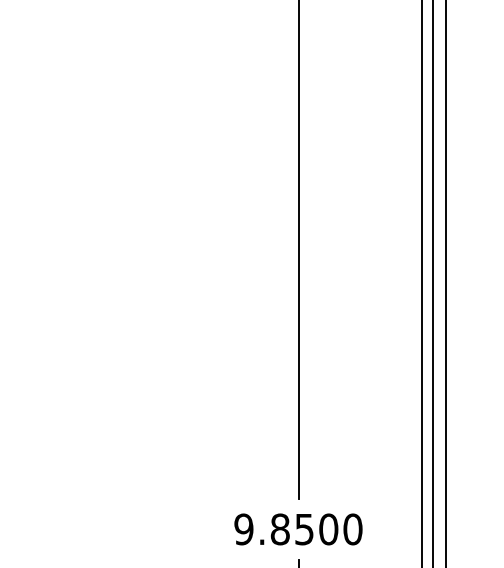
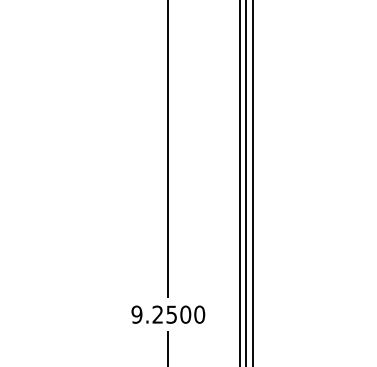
text: (279, 529) -> (157, 314), 9.8500 -> 9.2500

